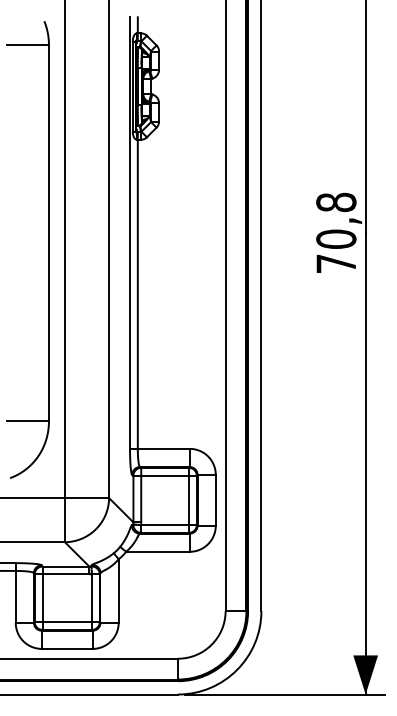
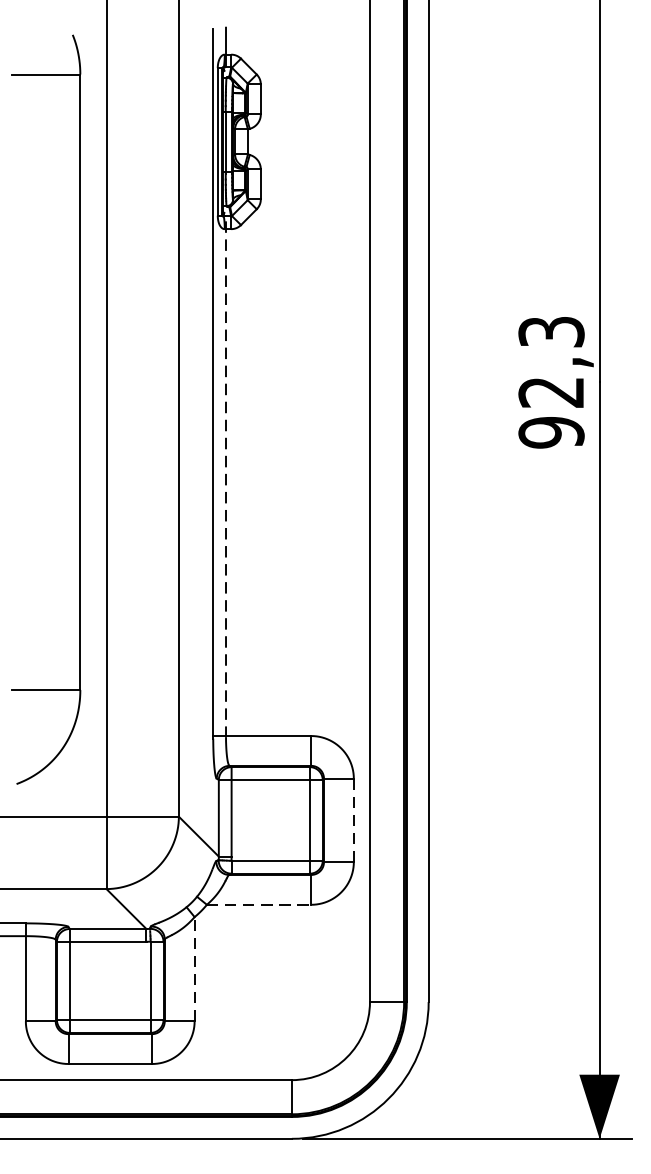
text: (336, 232) -> (551, 381), 70,8 -> 92,3
line: (137, 290) -> (225, 476), solid -> dashed
line: (215, 499) -> (353, 819), solid -> dashed
line: (157, 551) -> (258, 904), solid -> dashed
line: (118, 591) -> (194, 969), solid -> dashed

